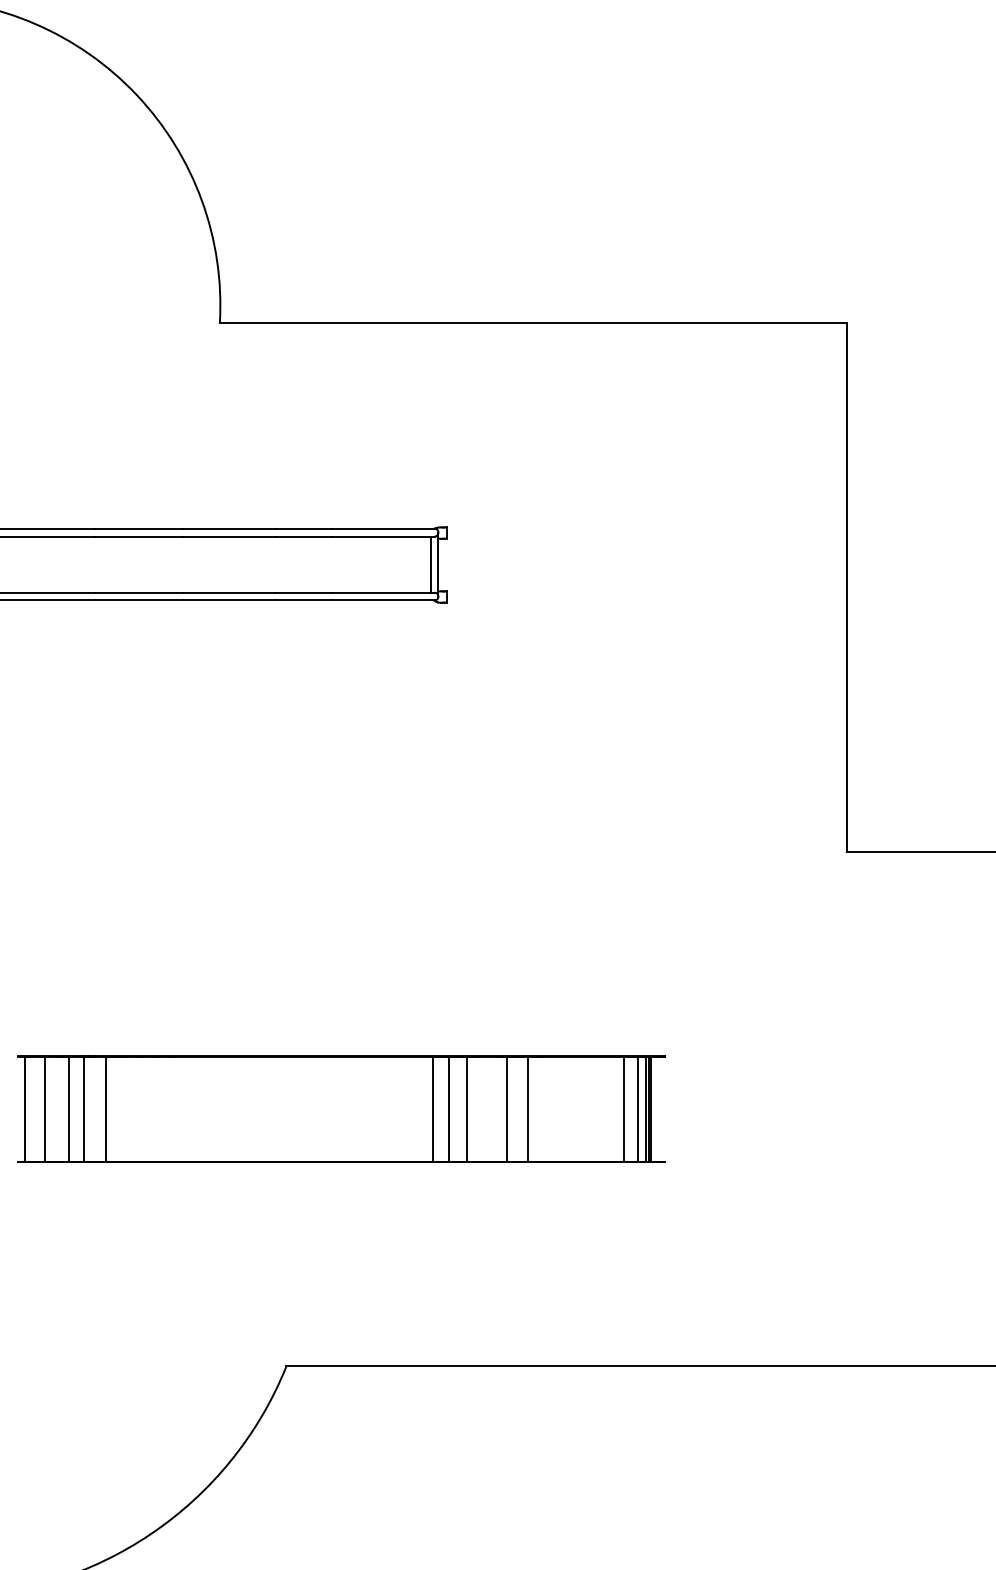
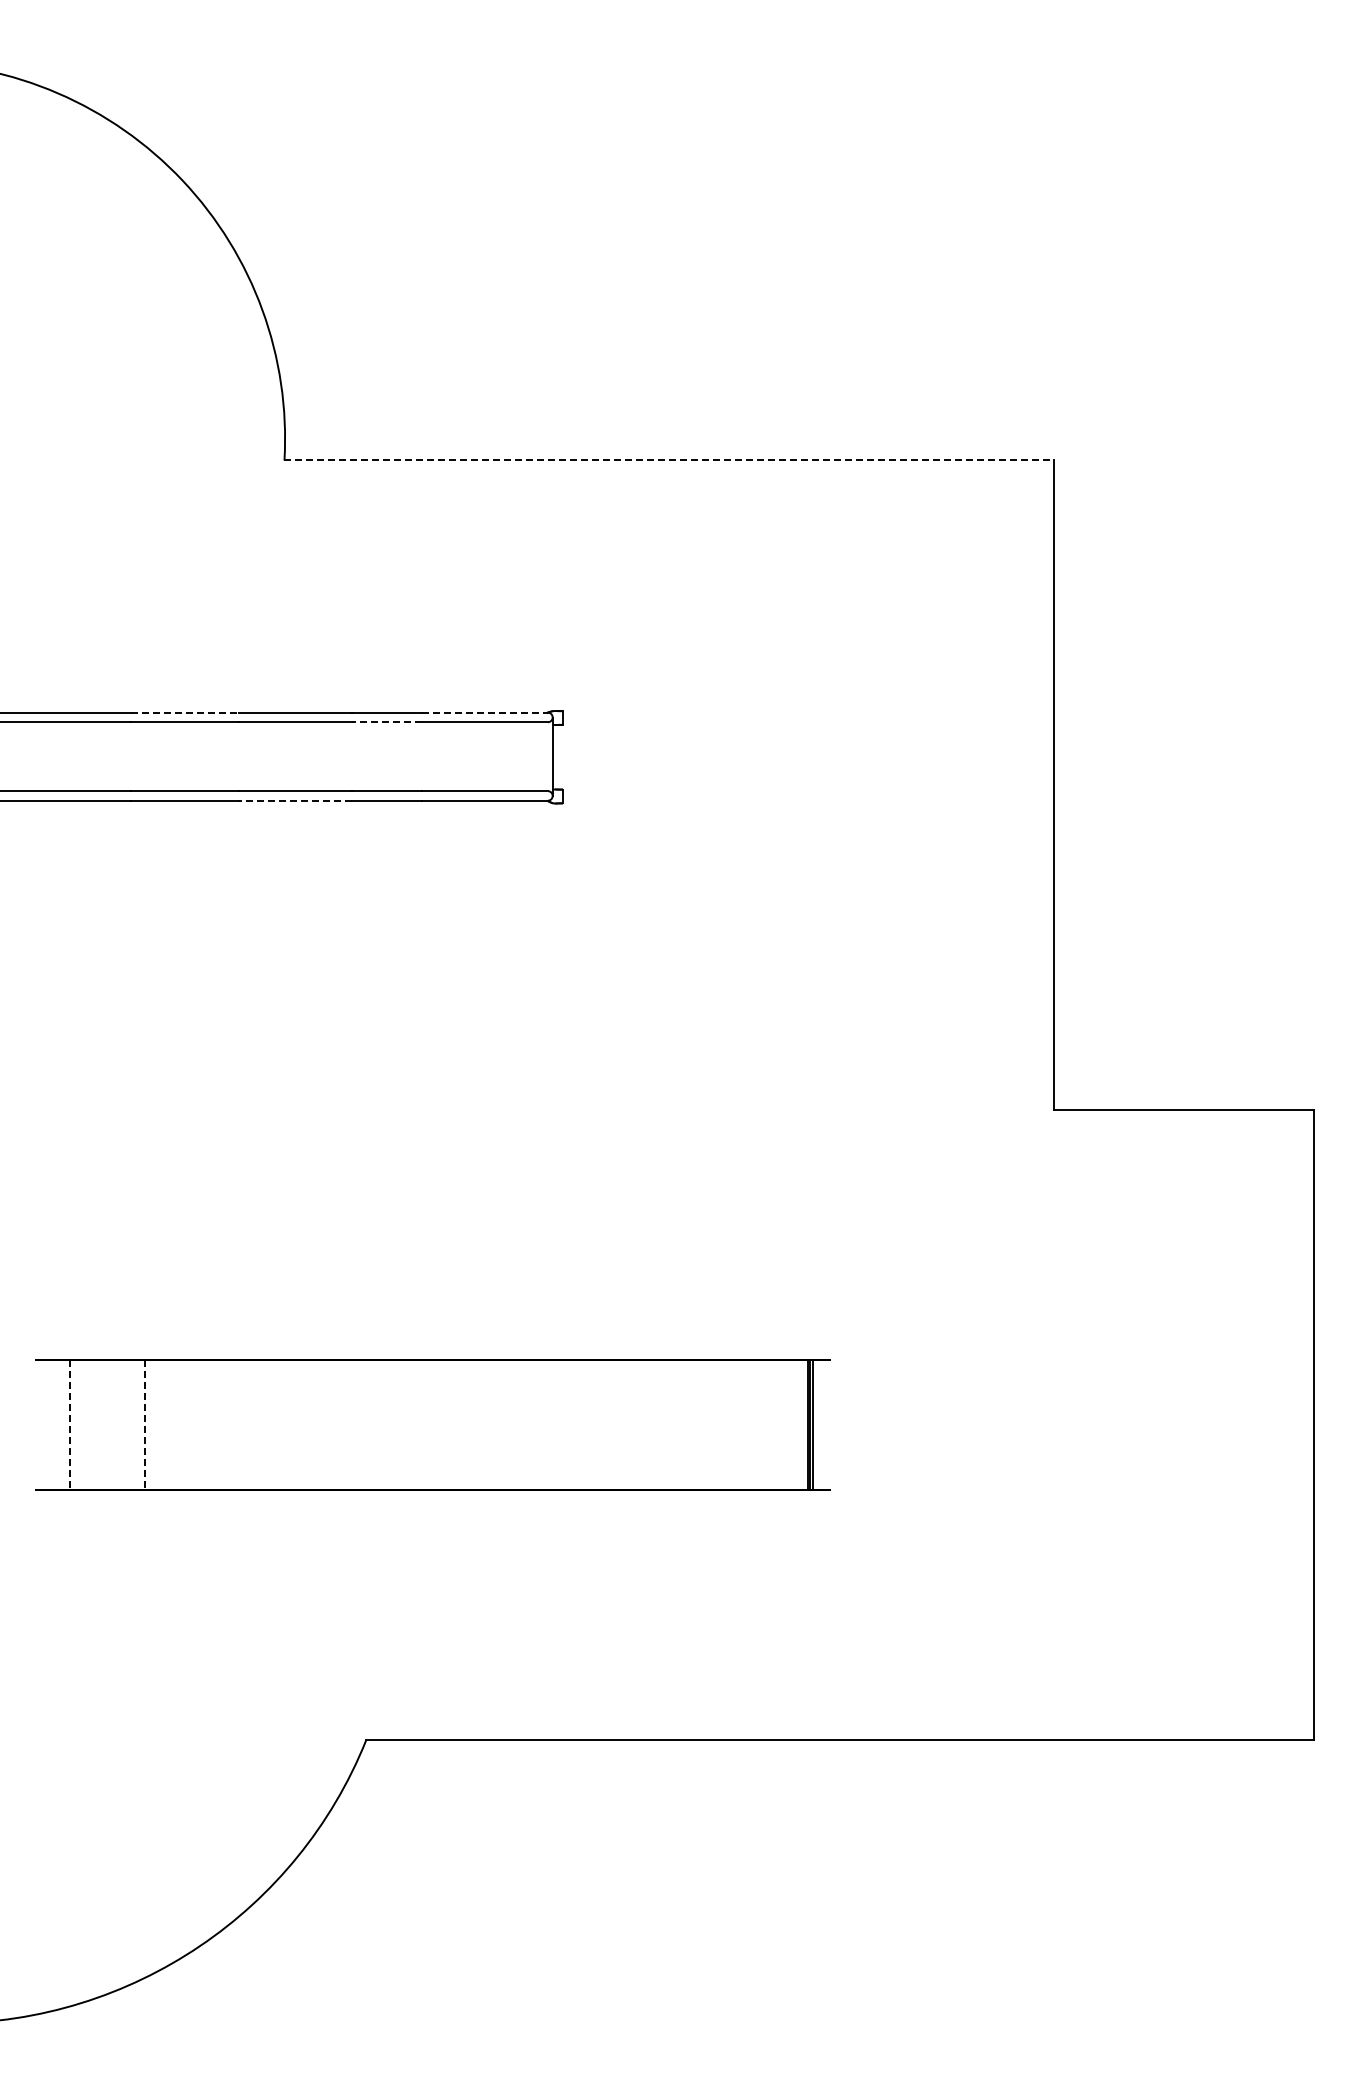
line: (533, 323) -> (669, 460), solid -> dashed
line: (139, 528) -> (185, 712), solid -> dashed
line: (383, 528) -> (485, 712), solid -> dashed
line: (303, 536) -> (386, 722), solid -> dashed
line: (430, 564) -> (543, 756), removed
line: (228, 600) -> (295, 800), solid -> dashed
line: (24, 1108) -> (44, 1424), removed
line: (69, 1108) -> (99, 1424), removed
line: (83, 1108) -> (117, 1424), removed
line: (432, 1108) -> (545, 1424), removed
line: (448, 1108) -> (565, 1424), removed
line: (467, 1108) -> (588, 1424), removed
line: (506, 1108) -> (636, 1424), removed
line: (527, 1108) -> (662, 1424), removed
line: (623, 1108) -> (779, 1424), removed
line: (637, 1108) -> (797, 1424), removed
line: (45, 1109) -> (70, 1425), solid -> dashed
line: (105, 1109) -> (144, 1425), solid -> dashed

